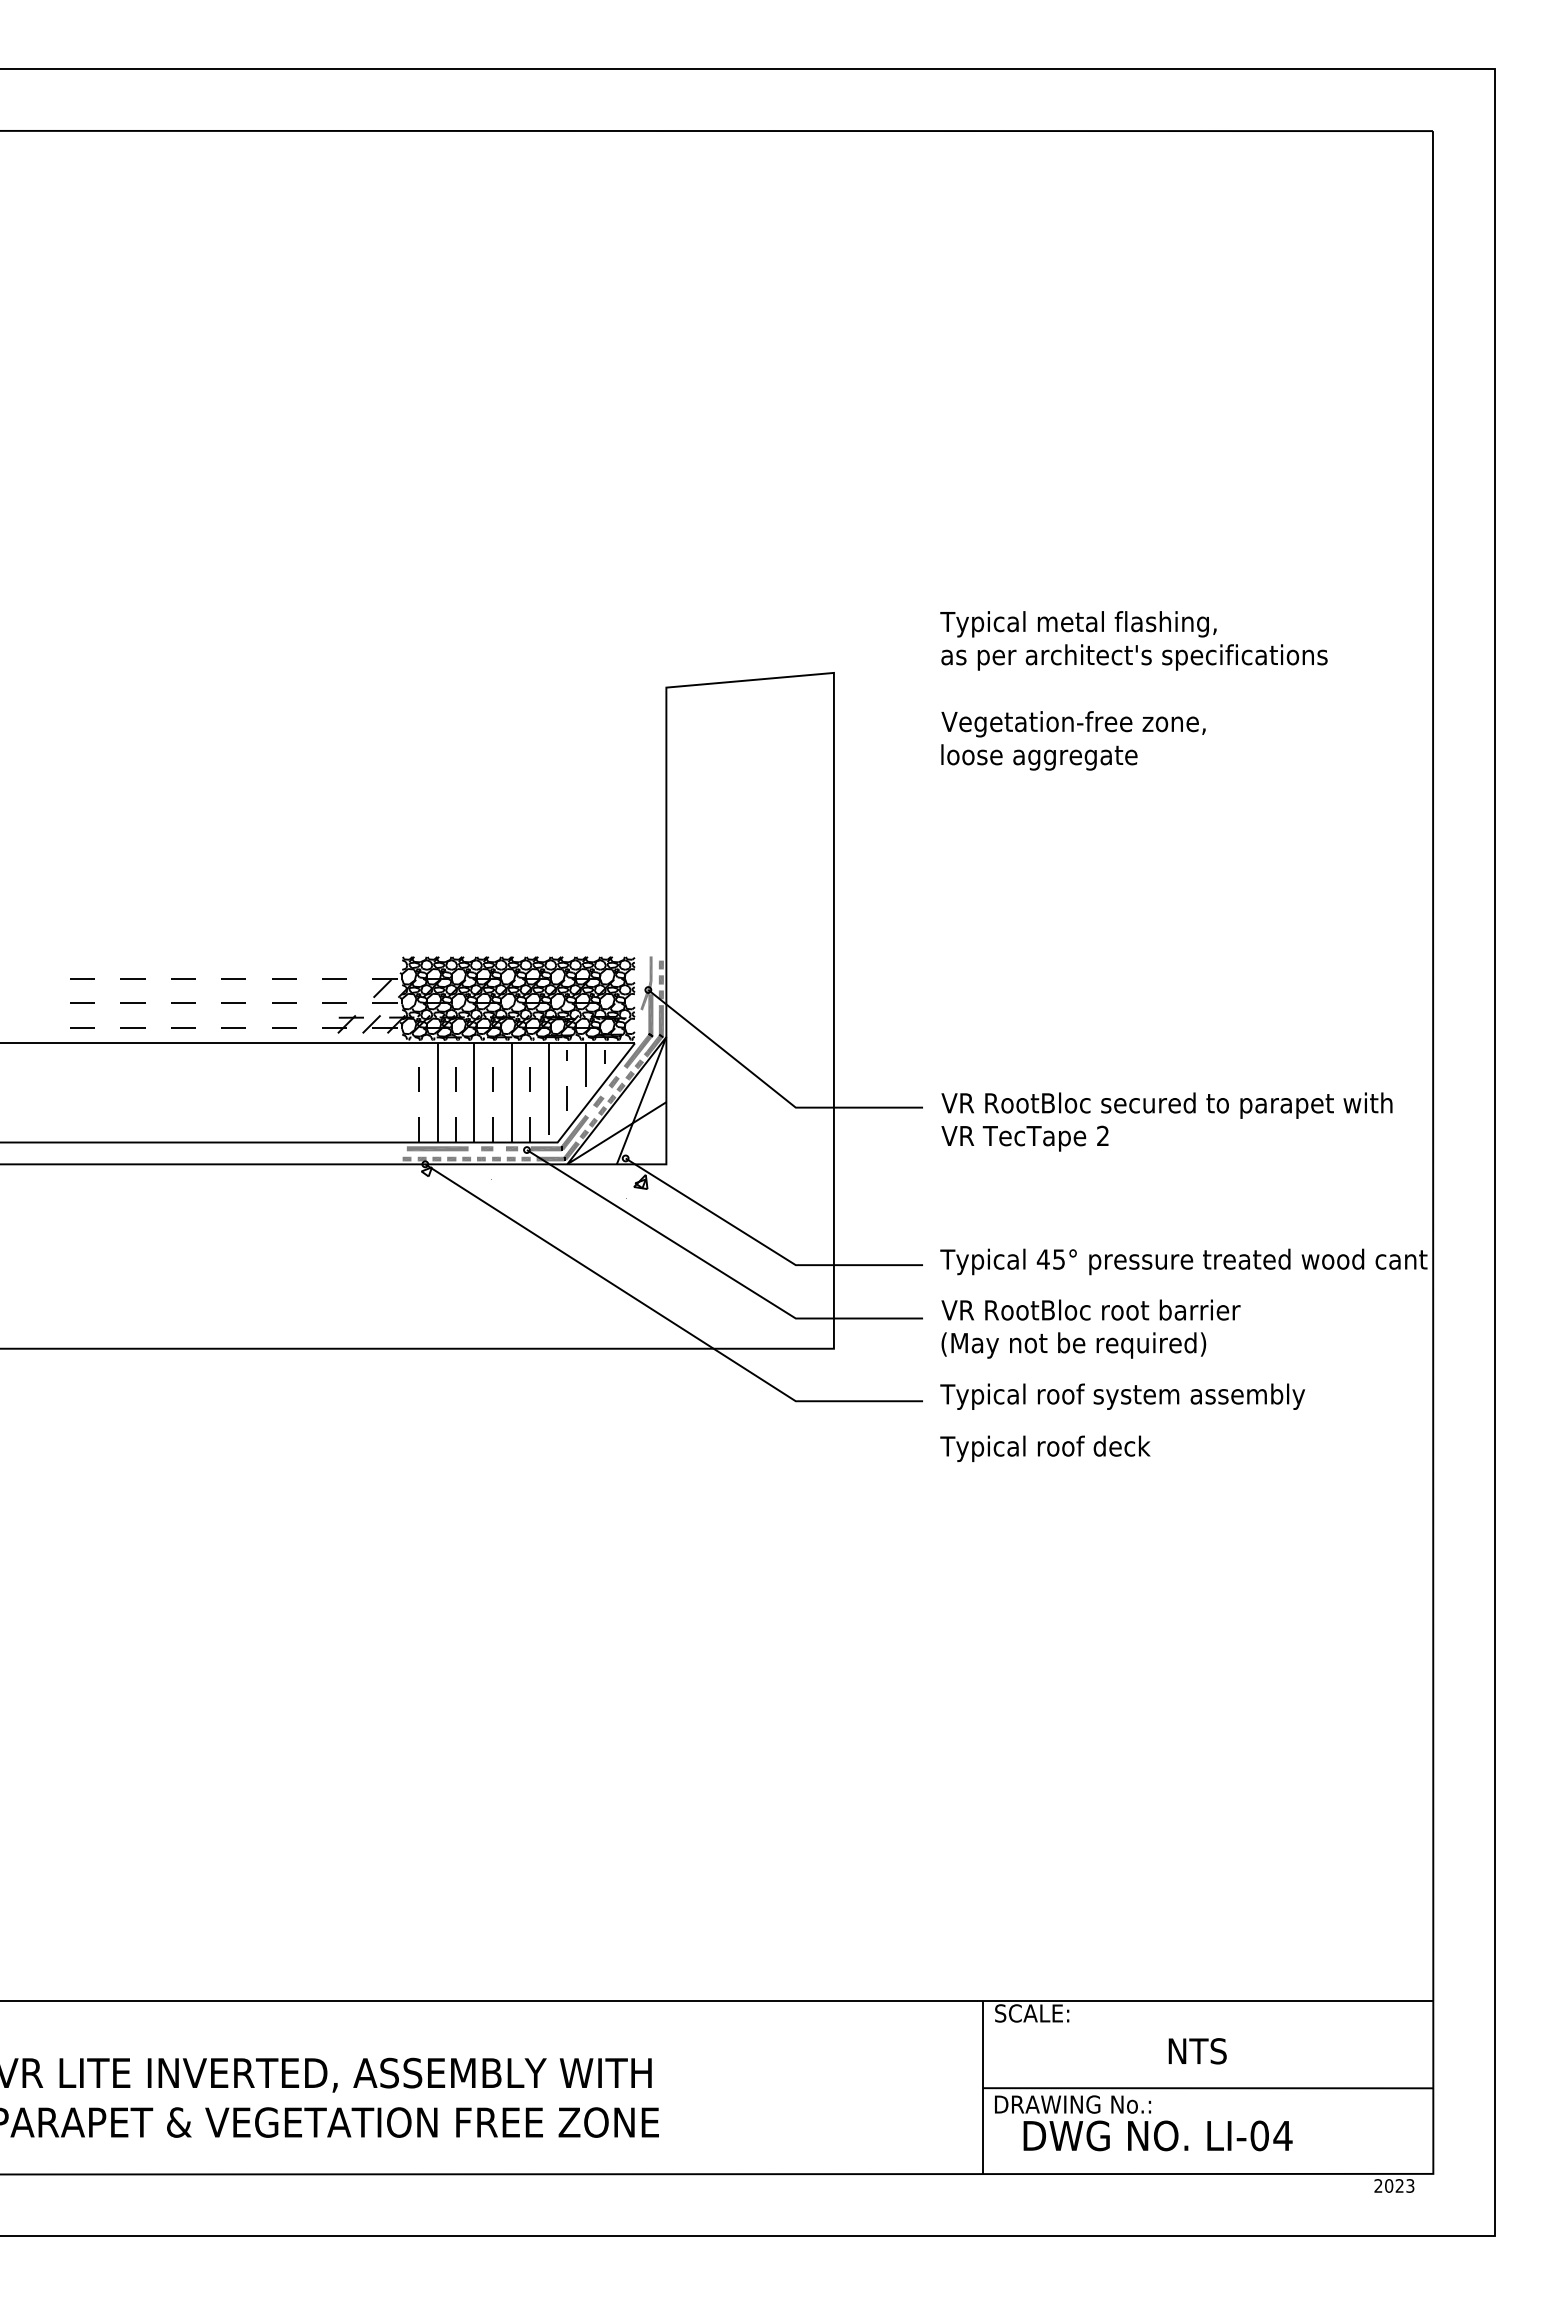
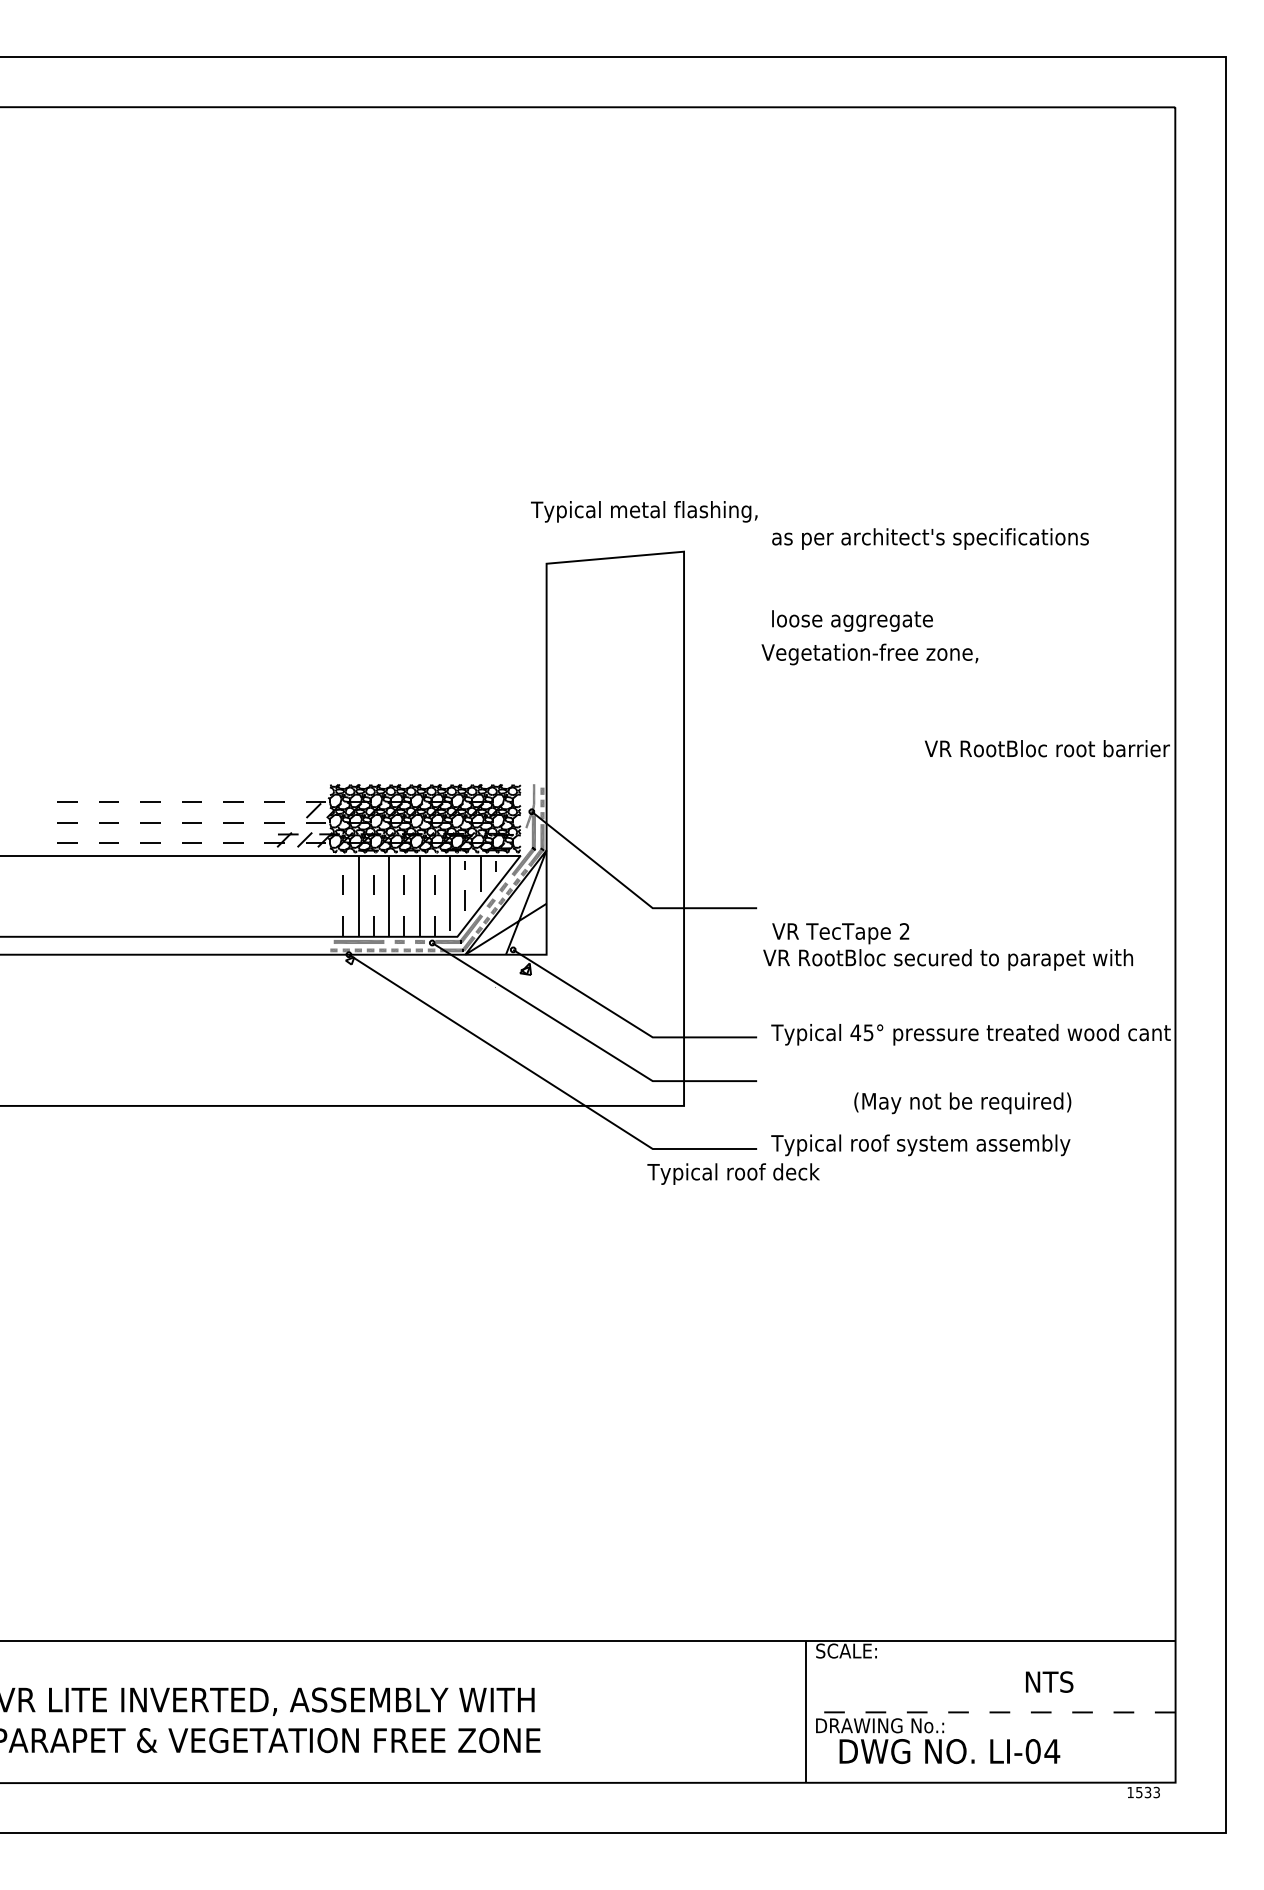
text: (1078, 624) -> (644, 511), moved
text: (1073, 724) -> (869, 654), moved
text: (1166, 1105) -> (947, 959), moved
text: (1090, 1309) -> (1046, 748), moved
text: (1073, 1345) -> (962, 1103), moved
text: (1045, 1448) -> (733, 1173), moved
text: (1197, 2051) -> (1049, 1682), moved
line: (1207, 2088) -> (990, 1712), solid -> dashed
text: (1388, 2185) -> (1138, 1792), 2023 -> 1533

